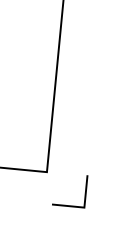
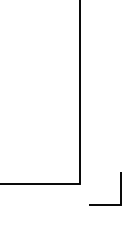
line: (85, 191) -> (120, 188), moved

